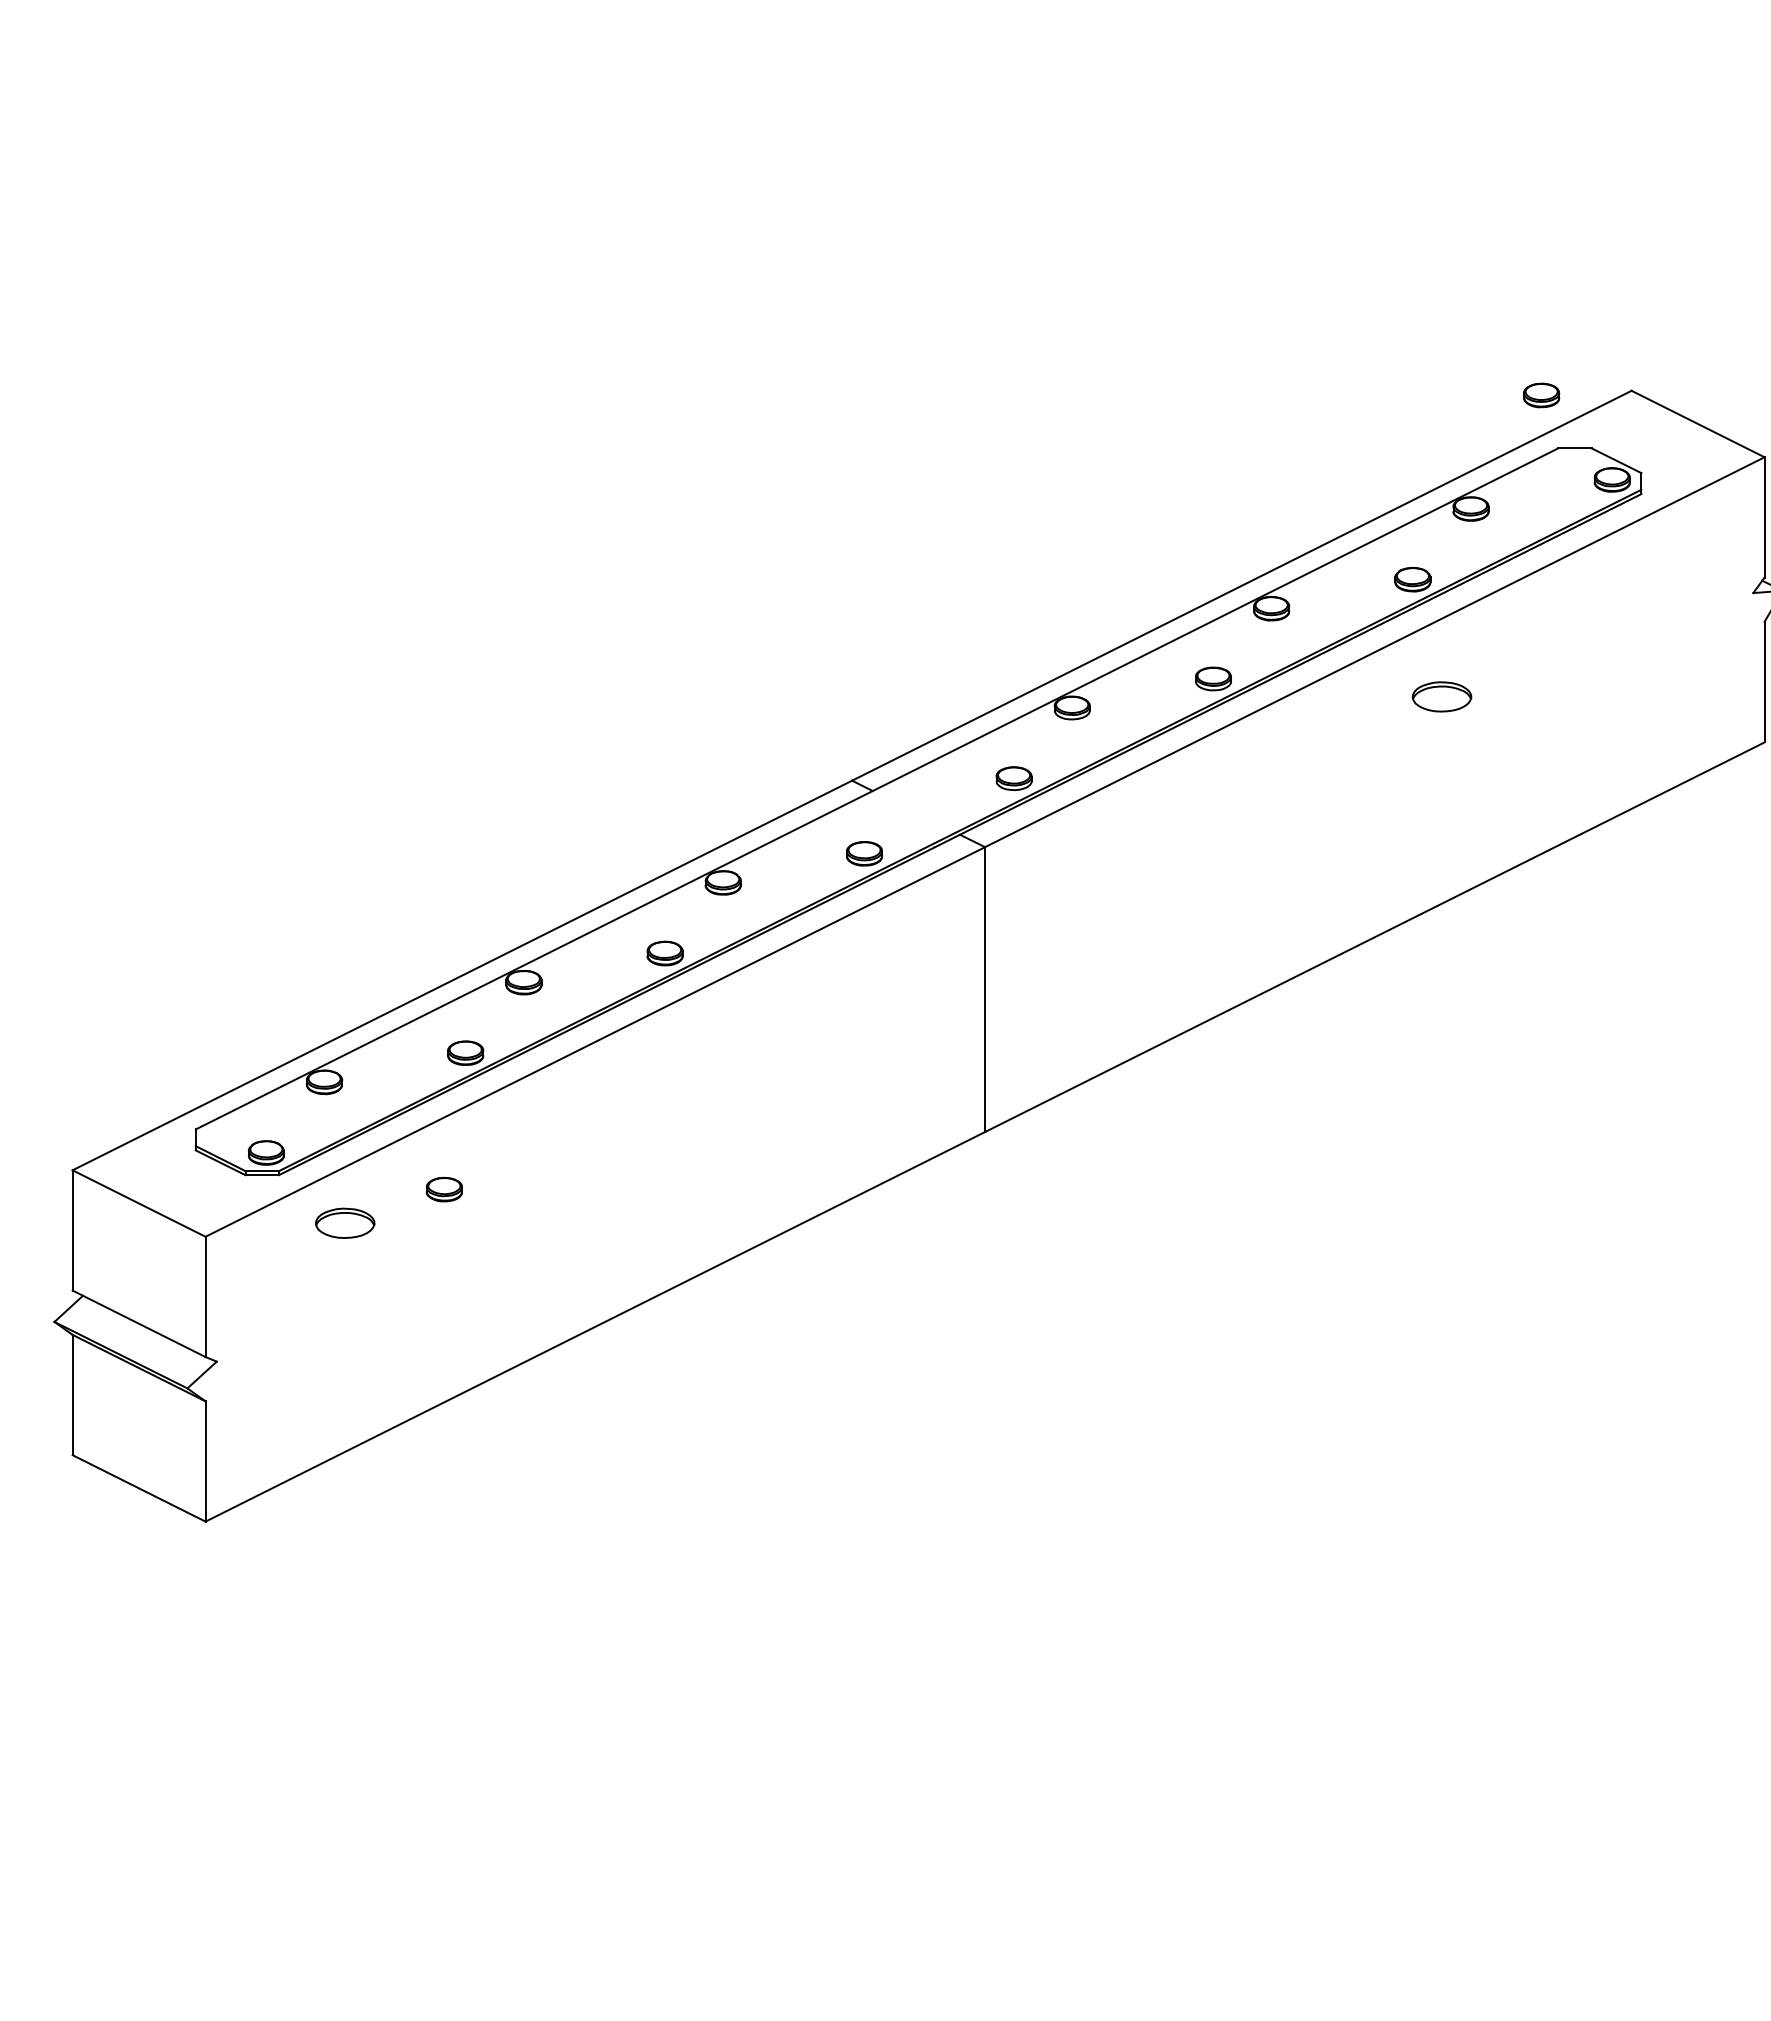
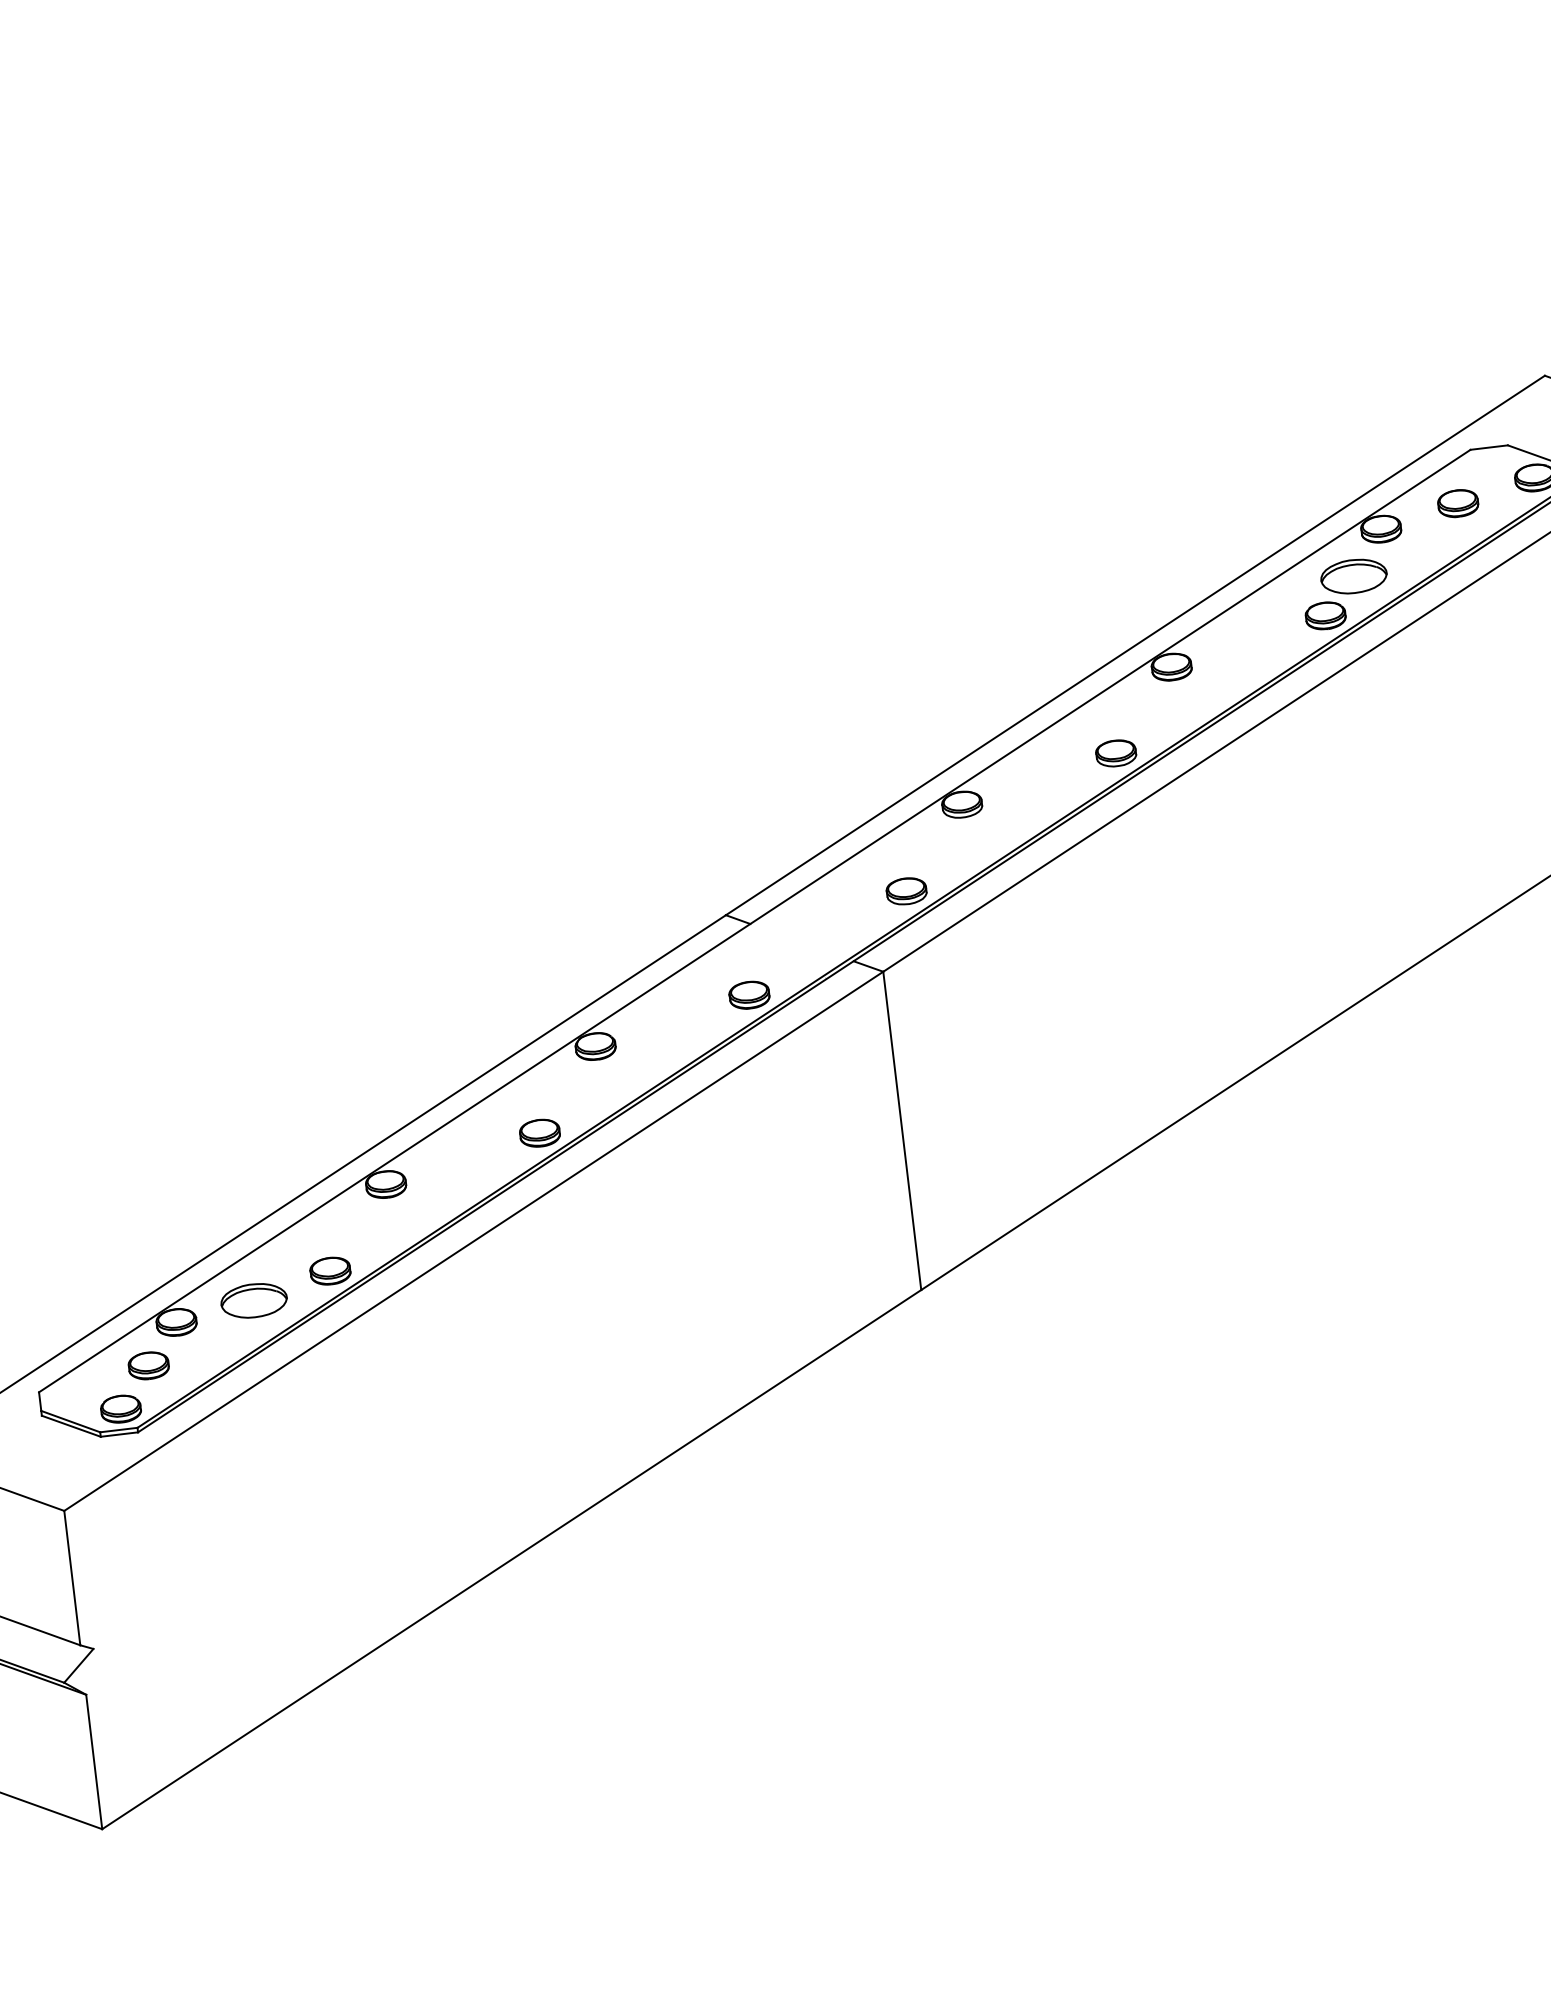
part: (1541, 395) -> (1458, 503), moved
part: (1441, 696) -> (1353, 576), moved
part: (443, 1189) -> (147, 1365), moved
part: (345, 1222) -> (254, 1299), moved

